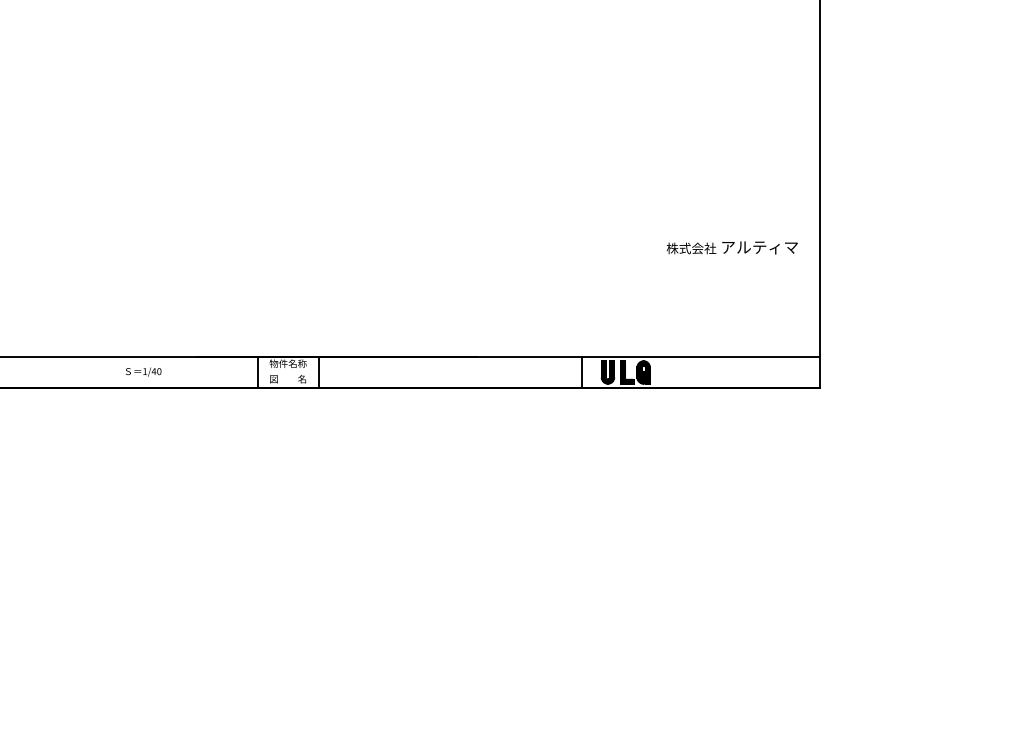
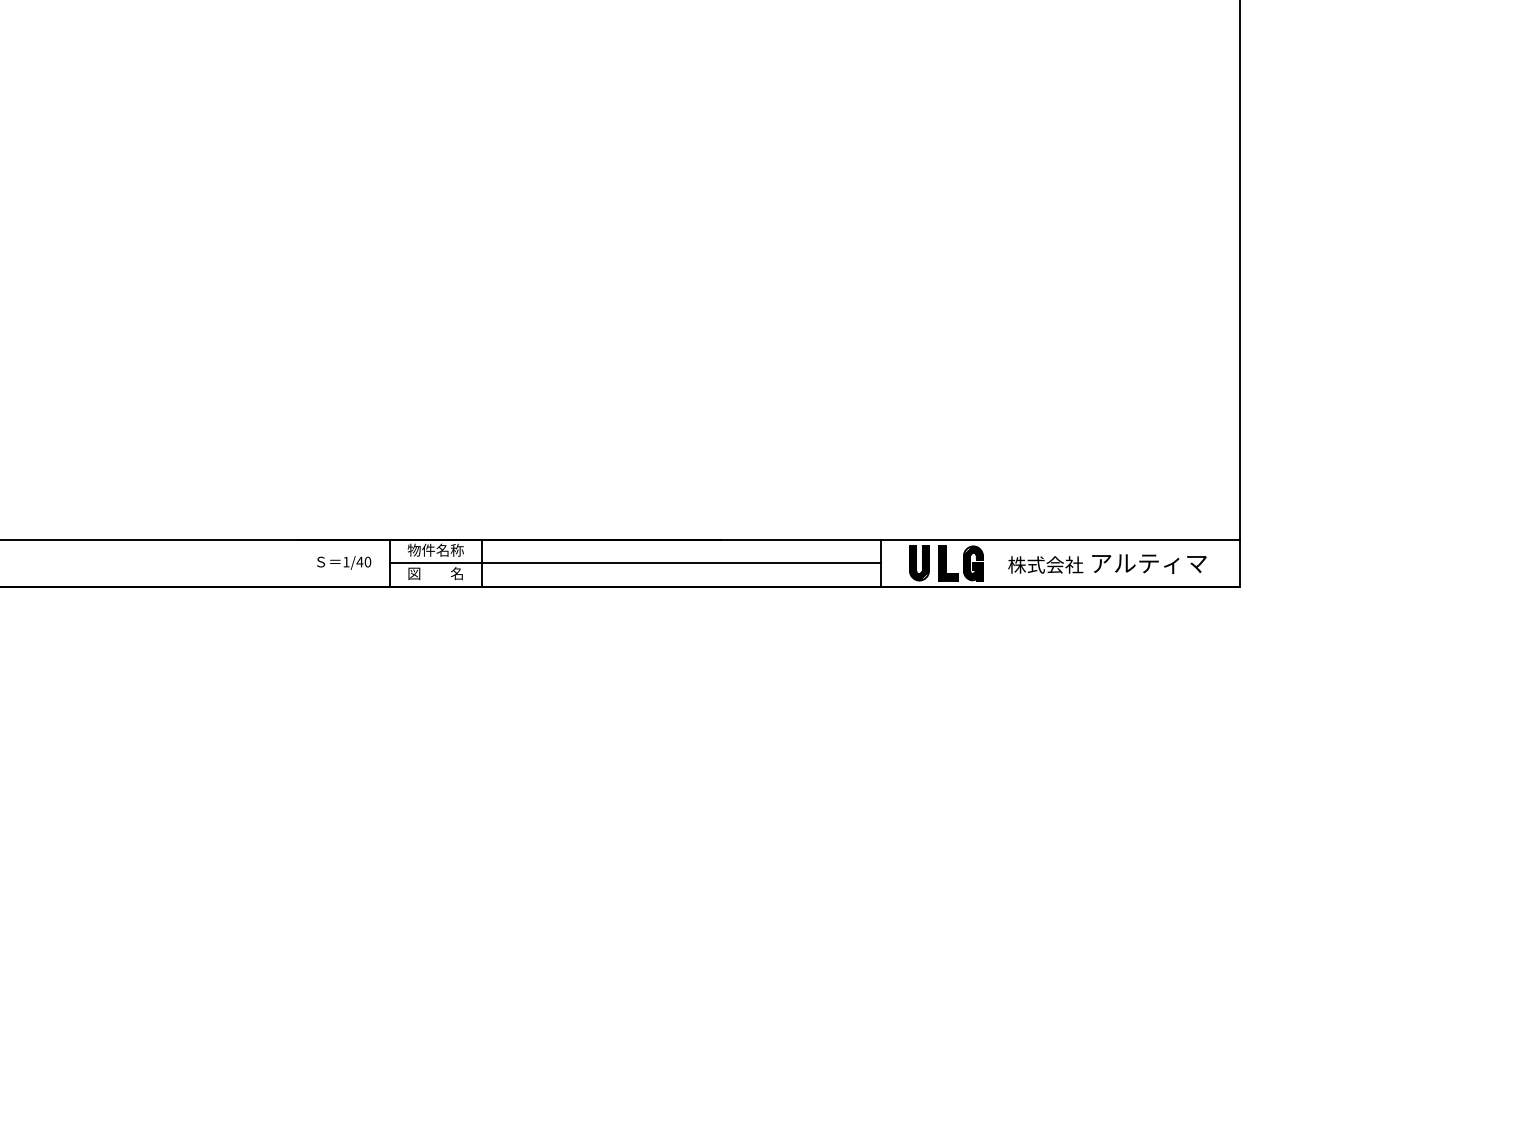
text: (731, 247) -> (1106, 563), moved
text: (143, 371) -> (344, 561), moved
line: (419, 372) -> (634, 563), added

